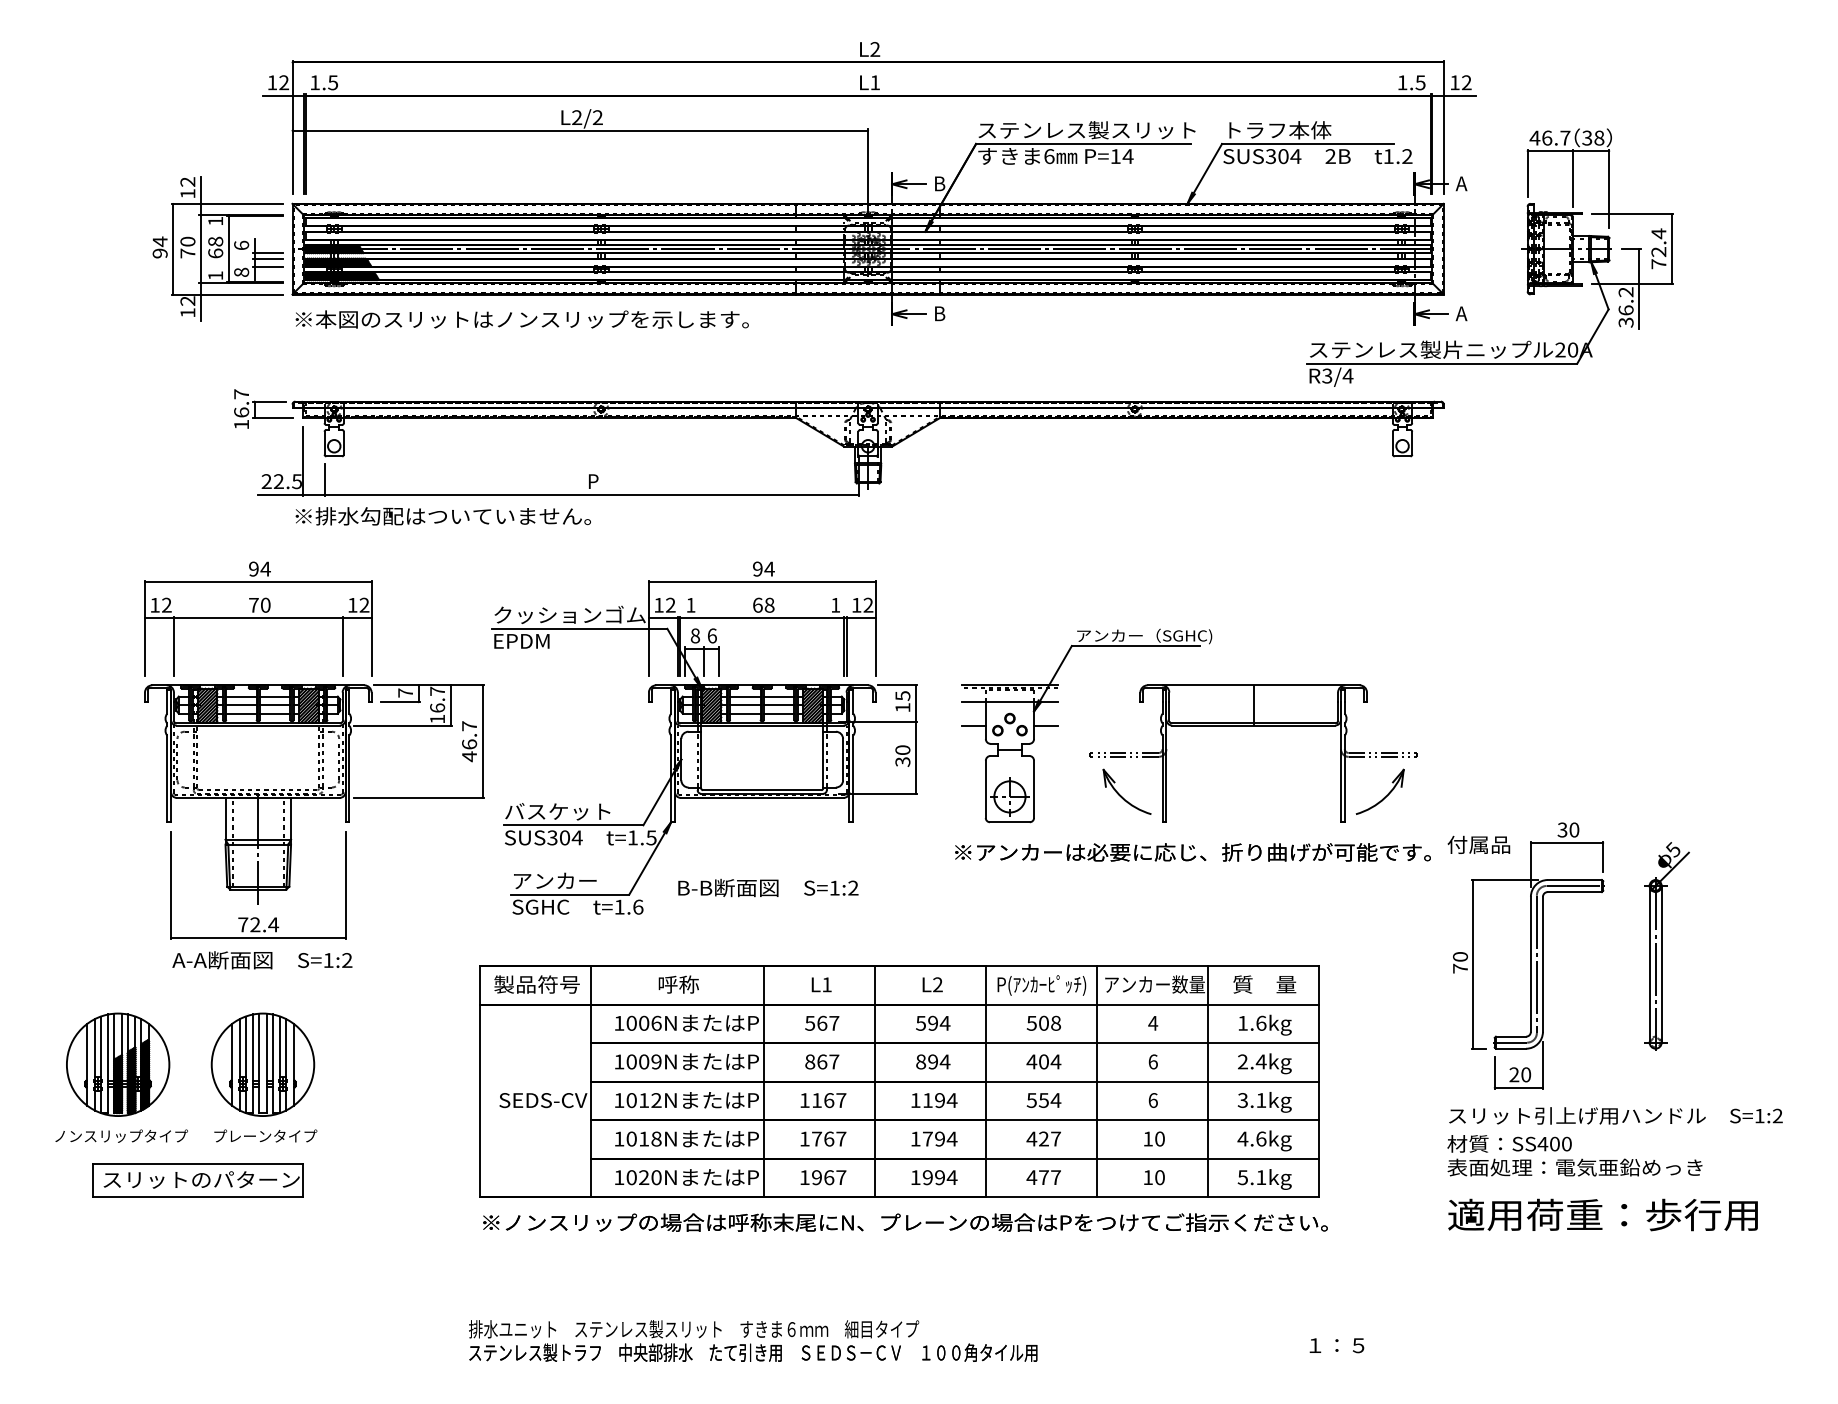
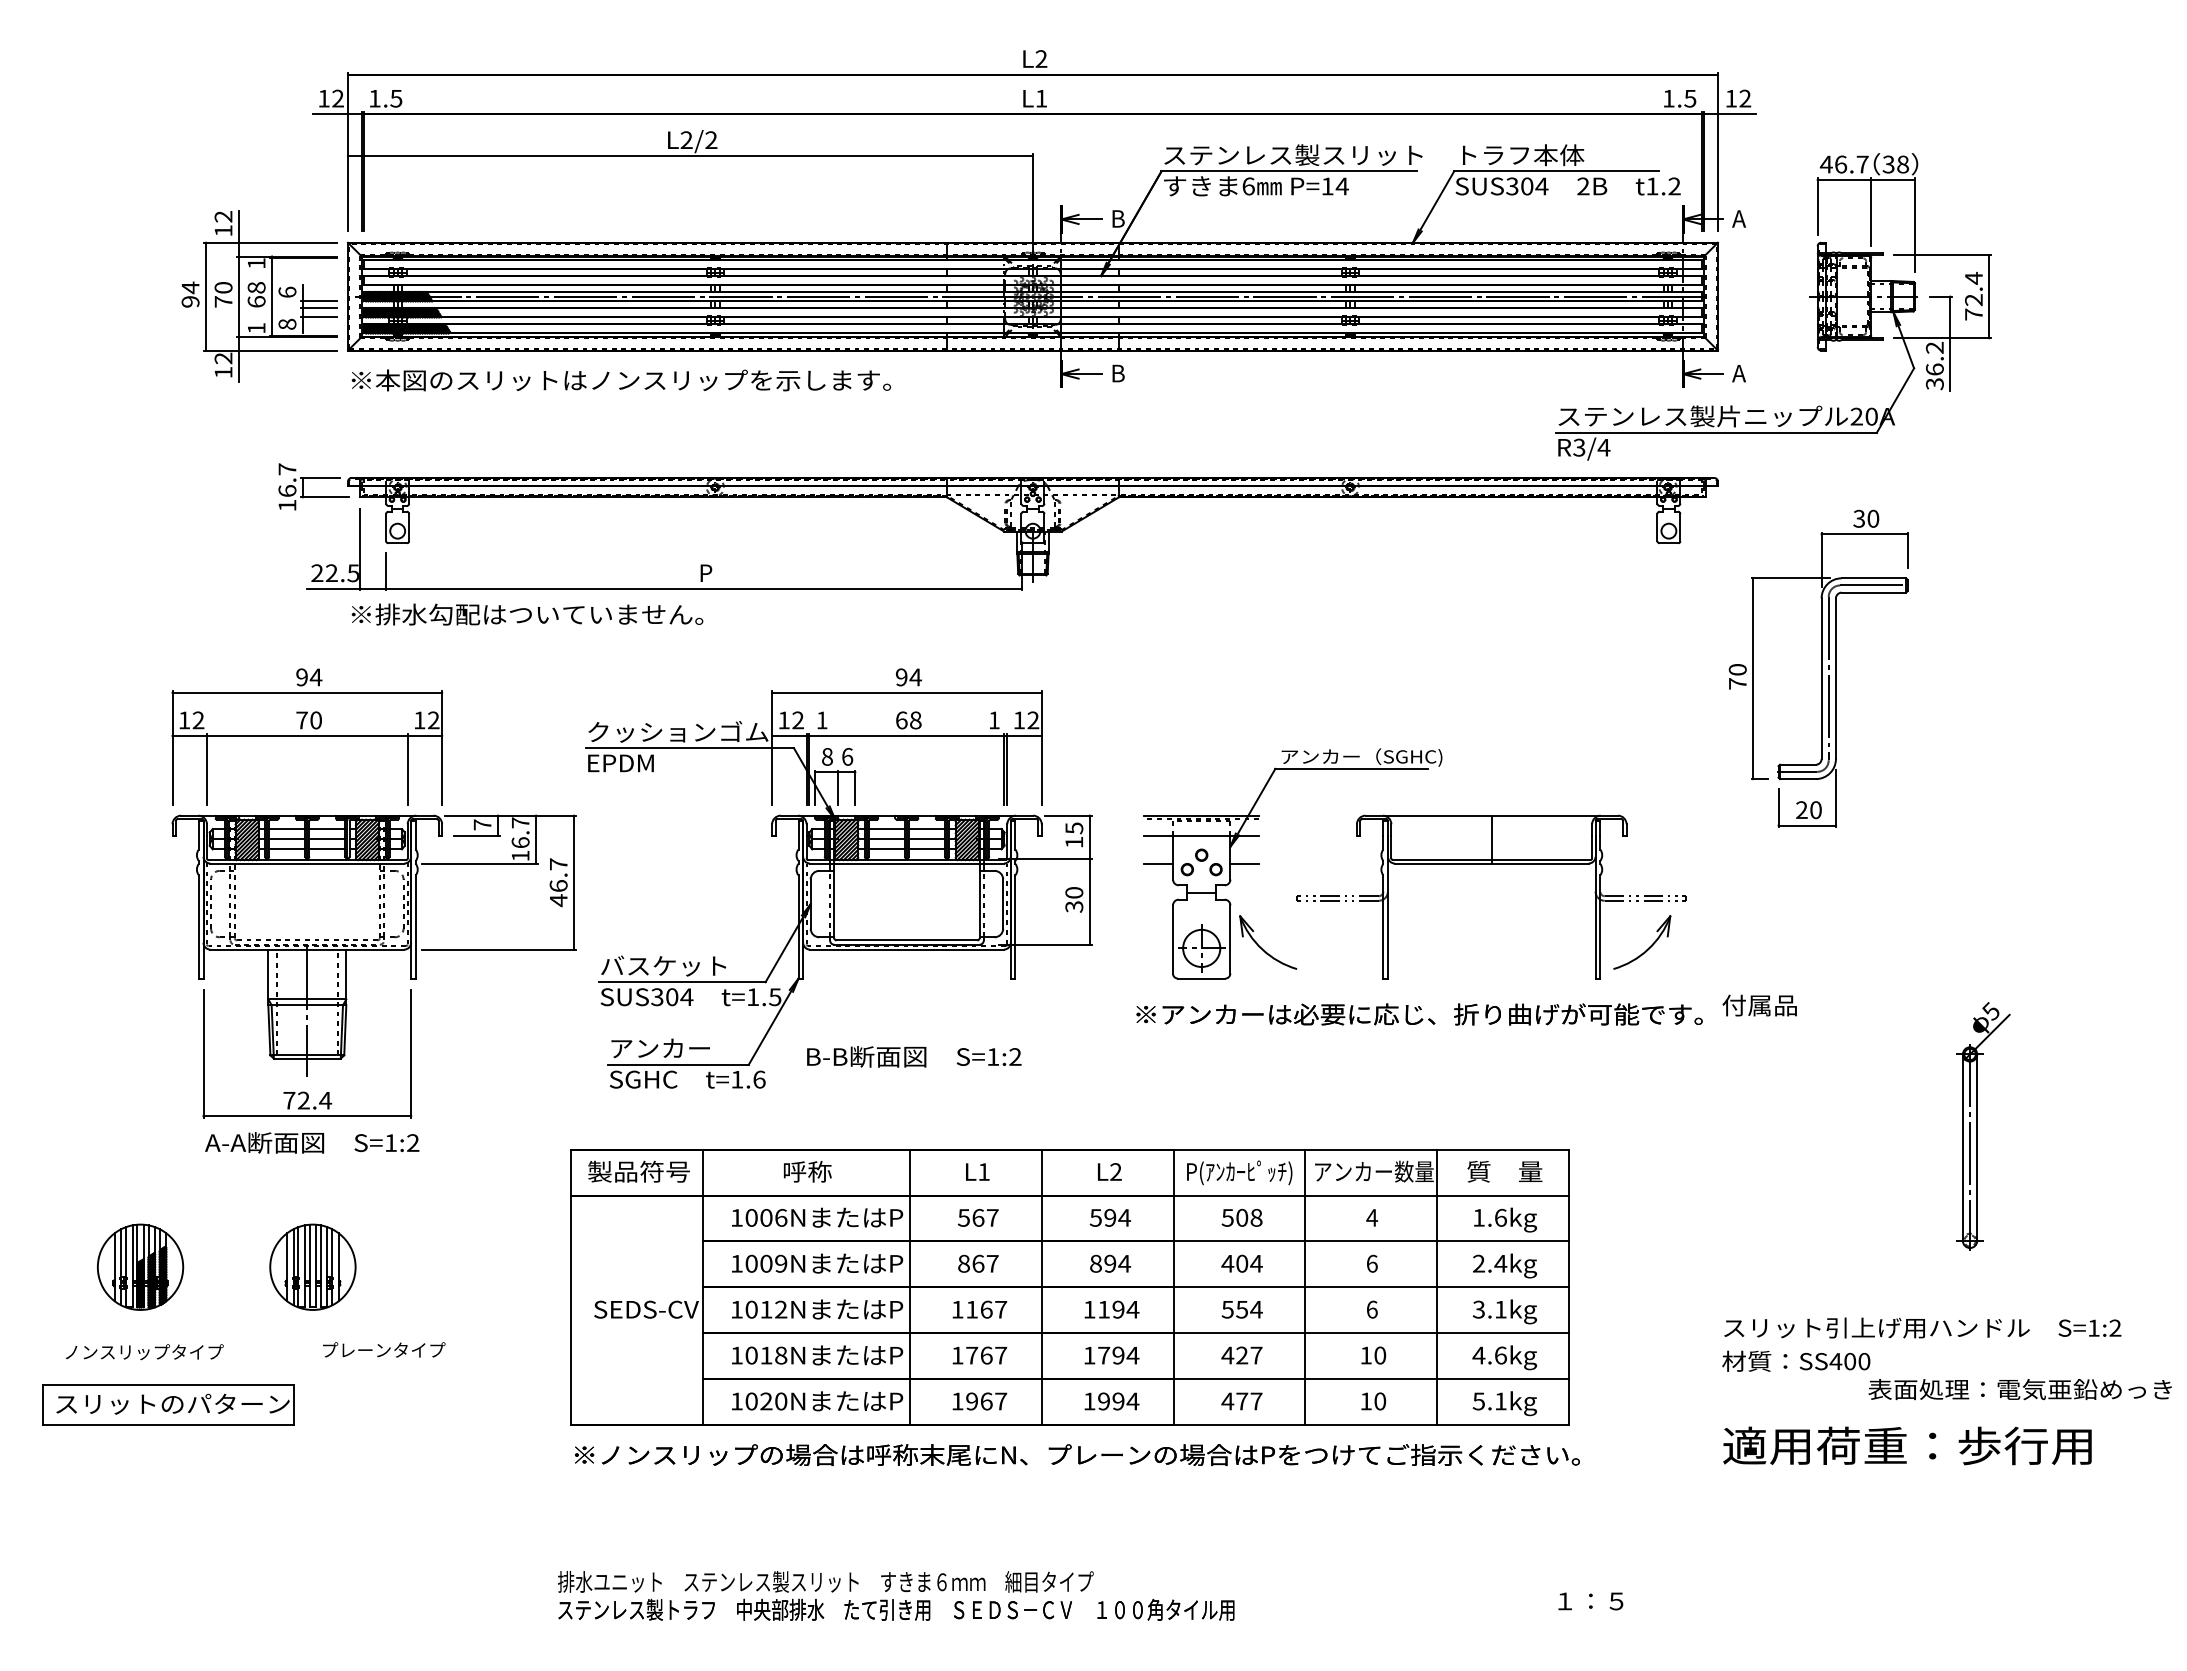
part: (1122, 796) -> (1262, 948), moved
part: (1528, 955) -> (1818, 668), moved
part: (118, 1065) -> (140, 1267), size x0.7
part: (262, 1065) -> (312, 1267), size x0.7
text: (266, 1135) -> (384, 1349), moved
text: (1574, 1167) -> (2019, 1389), moved
part: (197, 1180) -> (168, 1404), moved

